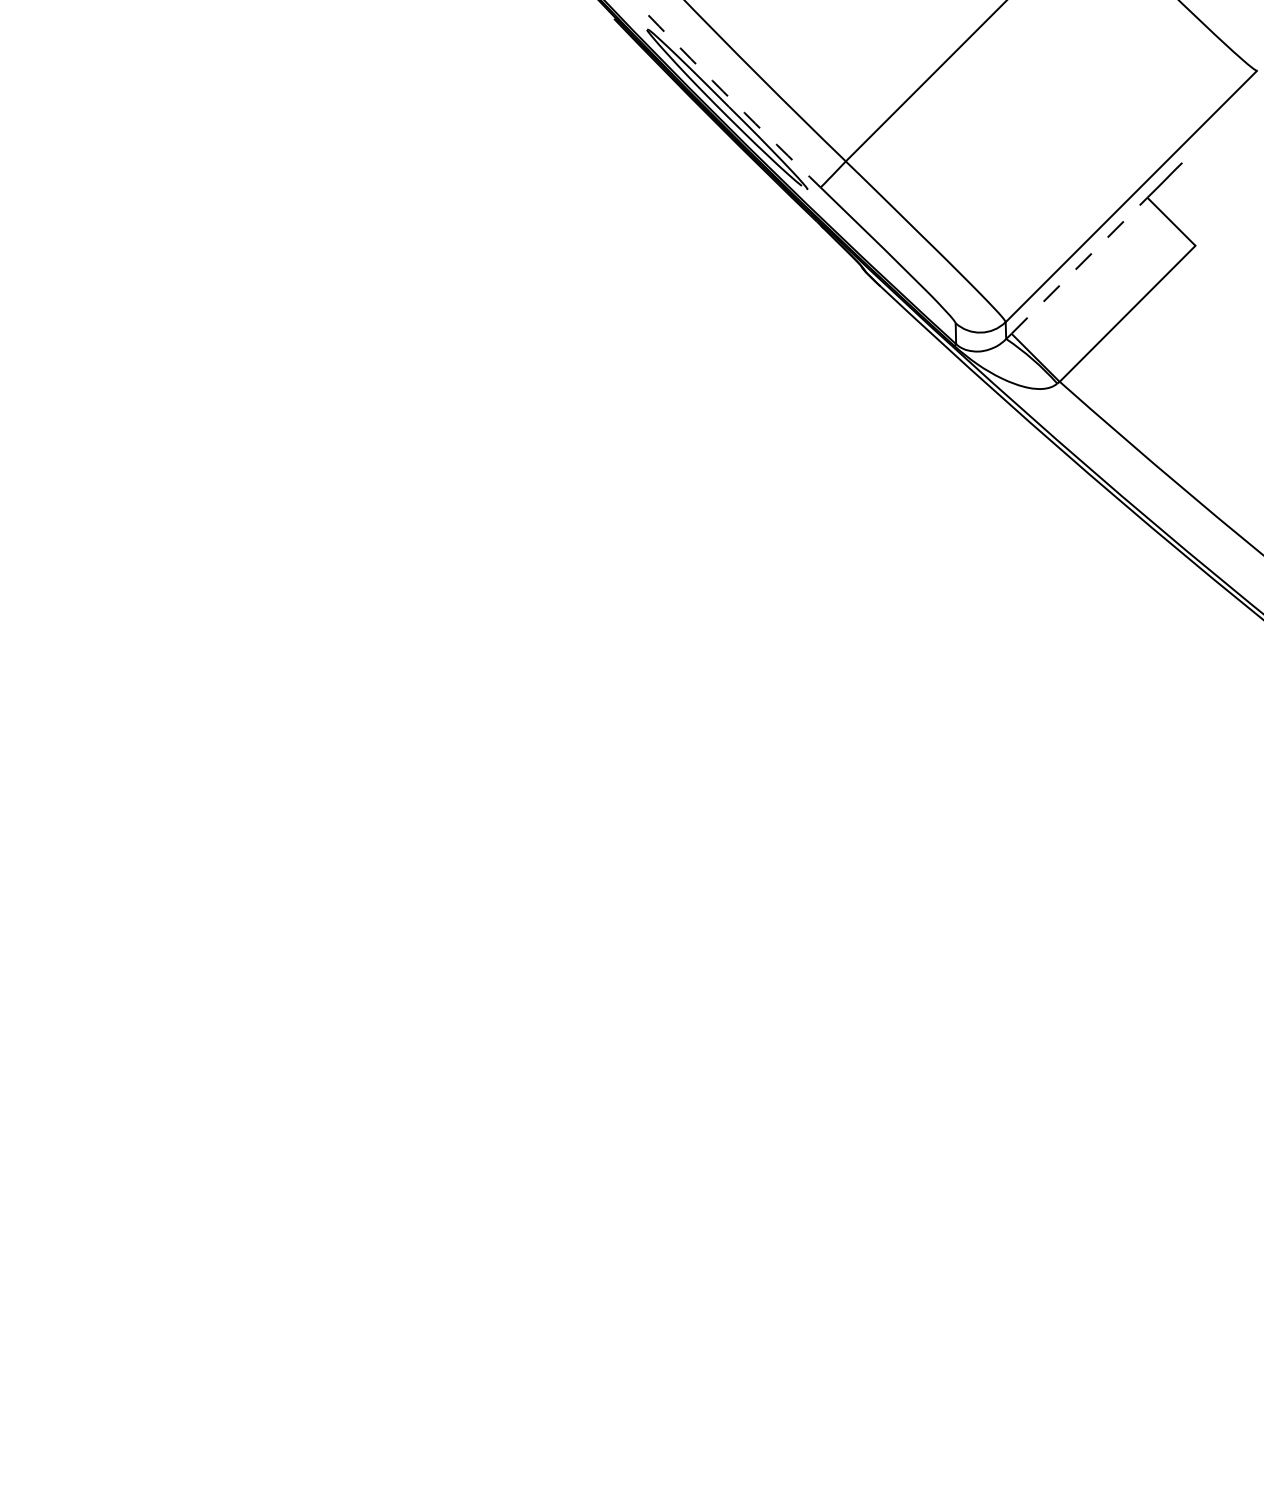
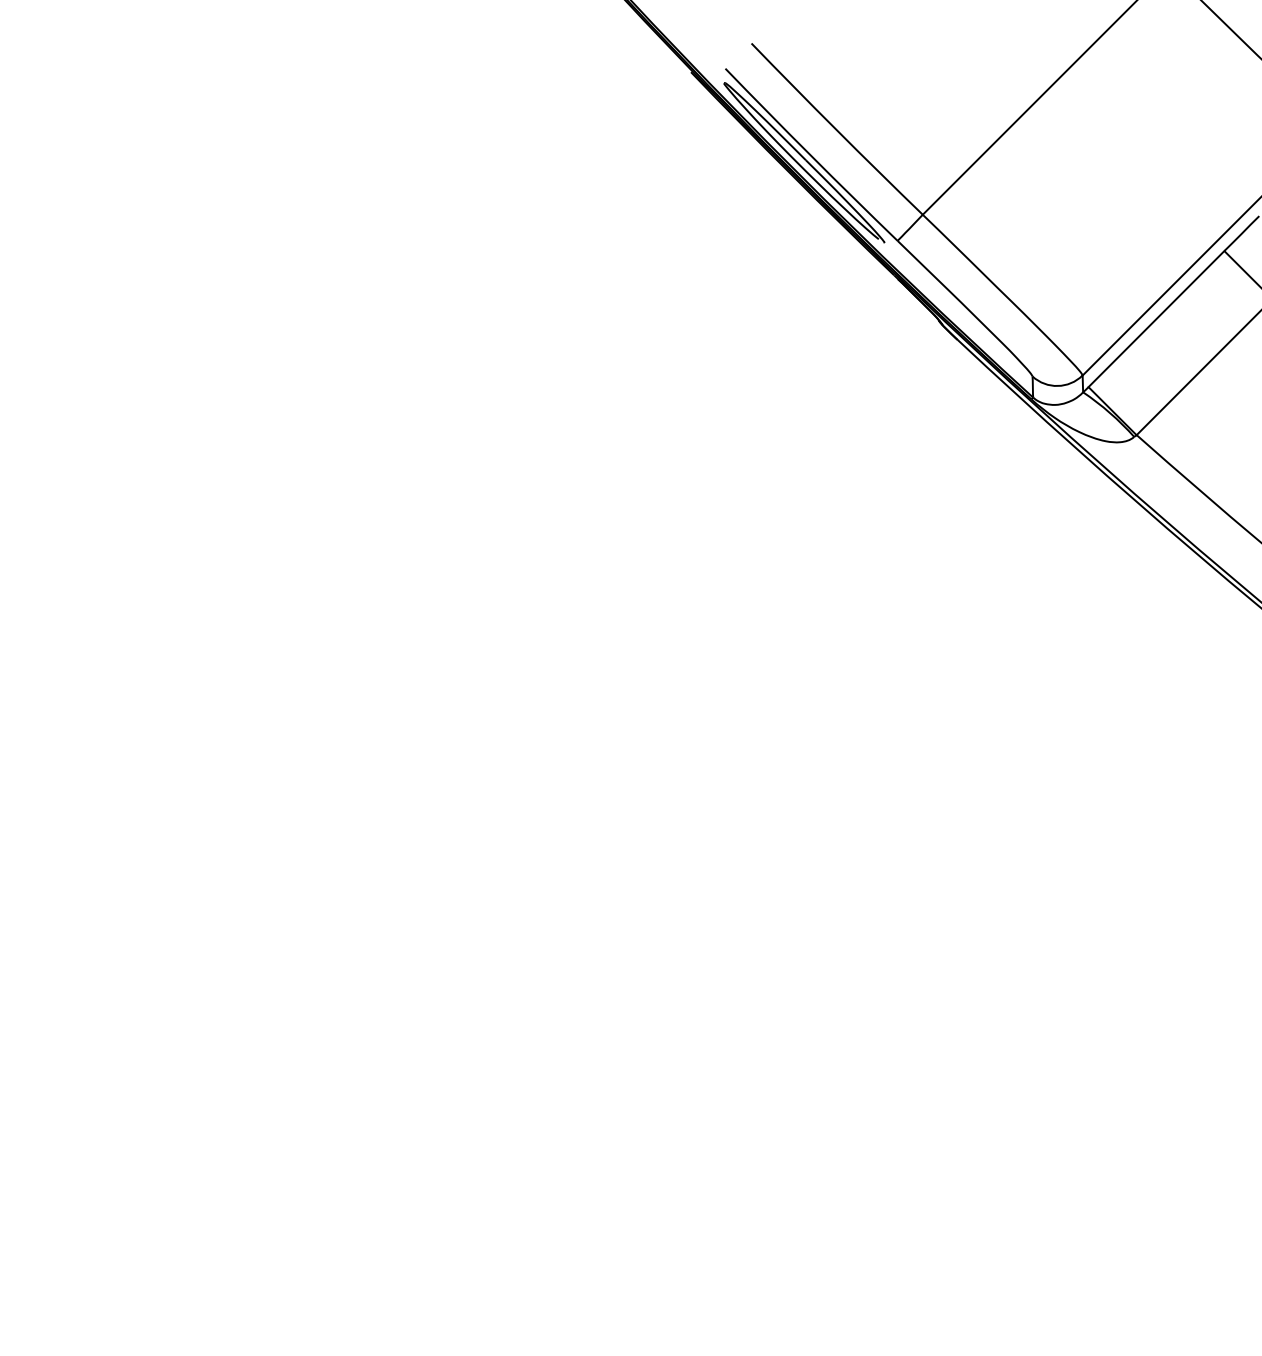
arc: (733, 102) -> (810, 155), dashed -> solid
line: (1079, 265) -> (1156, 318), dashed -> solid

